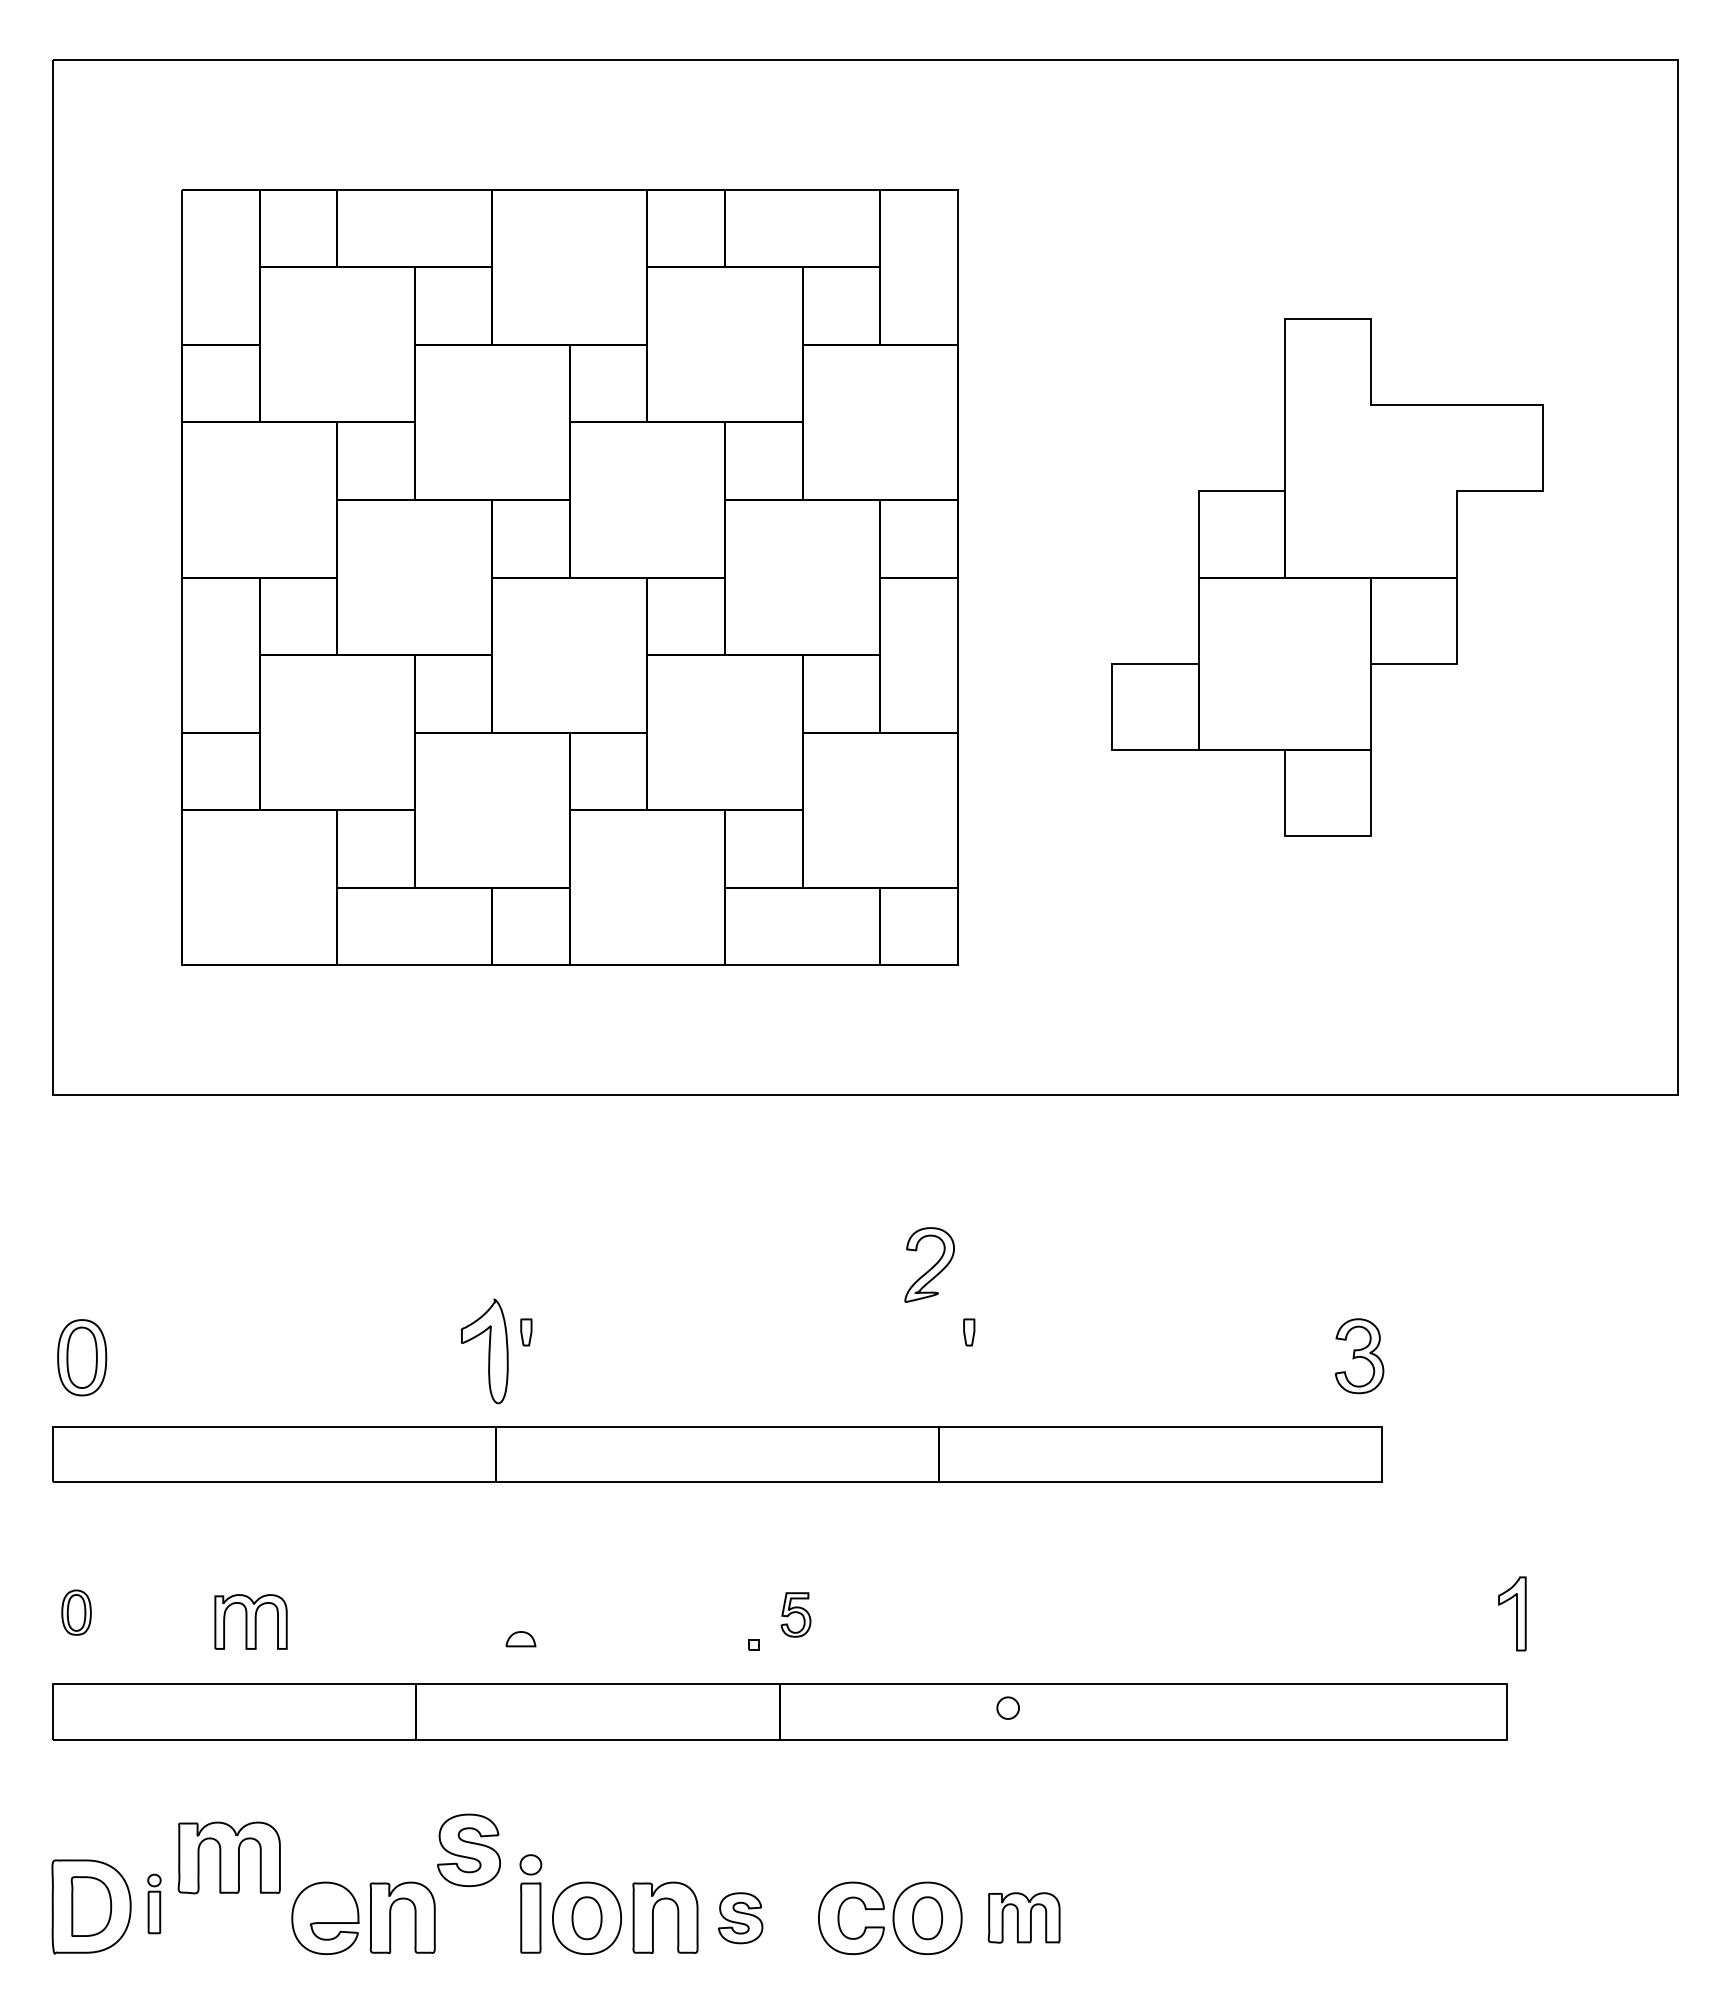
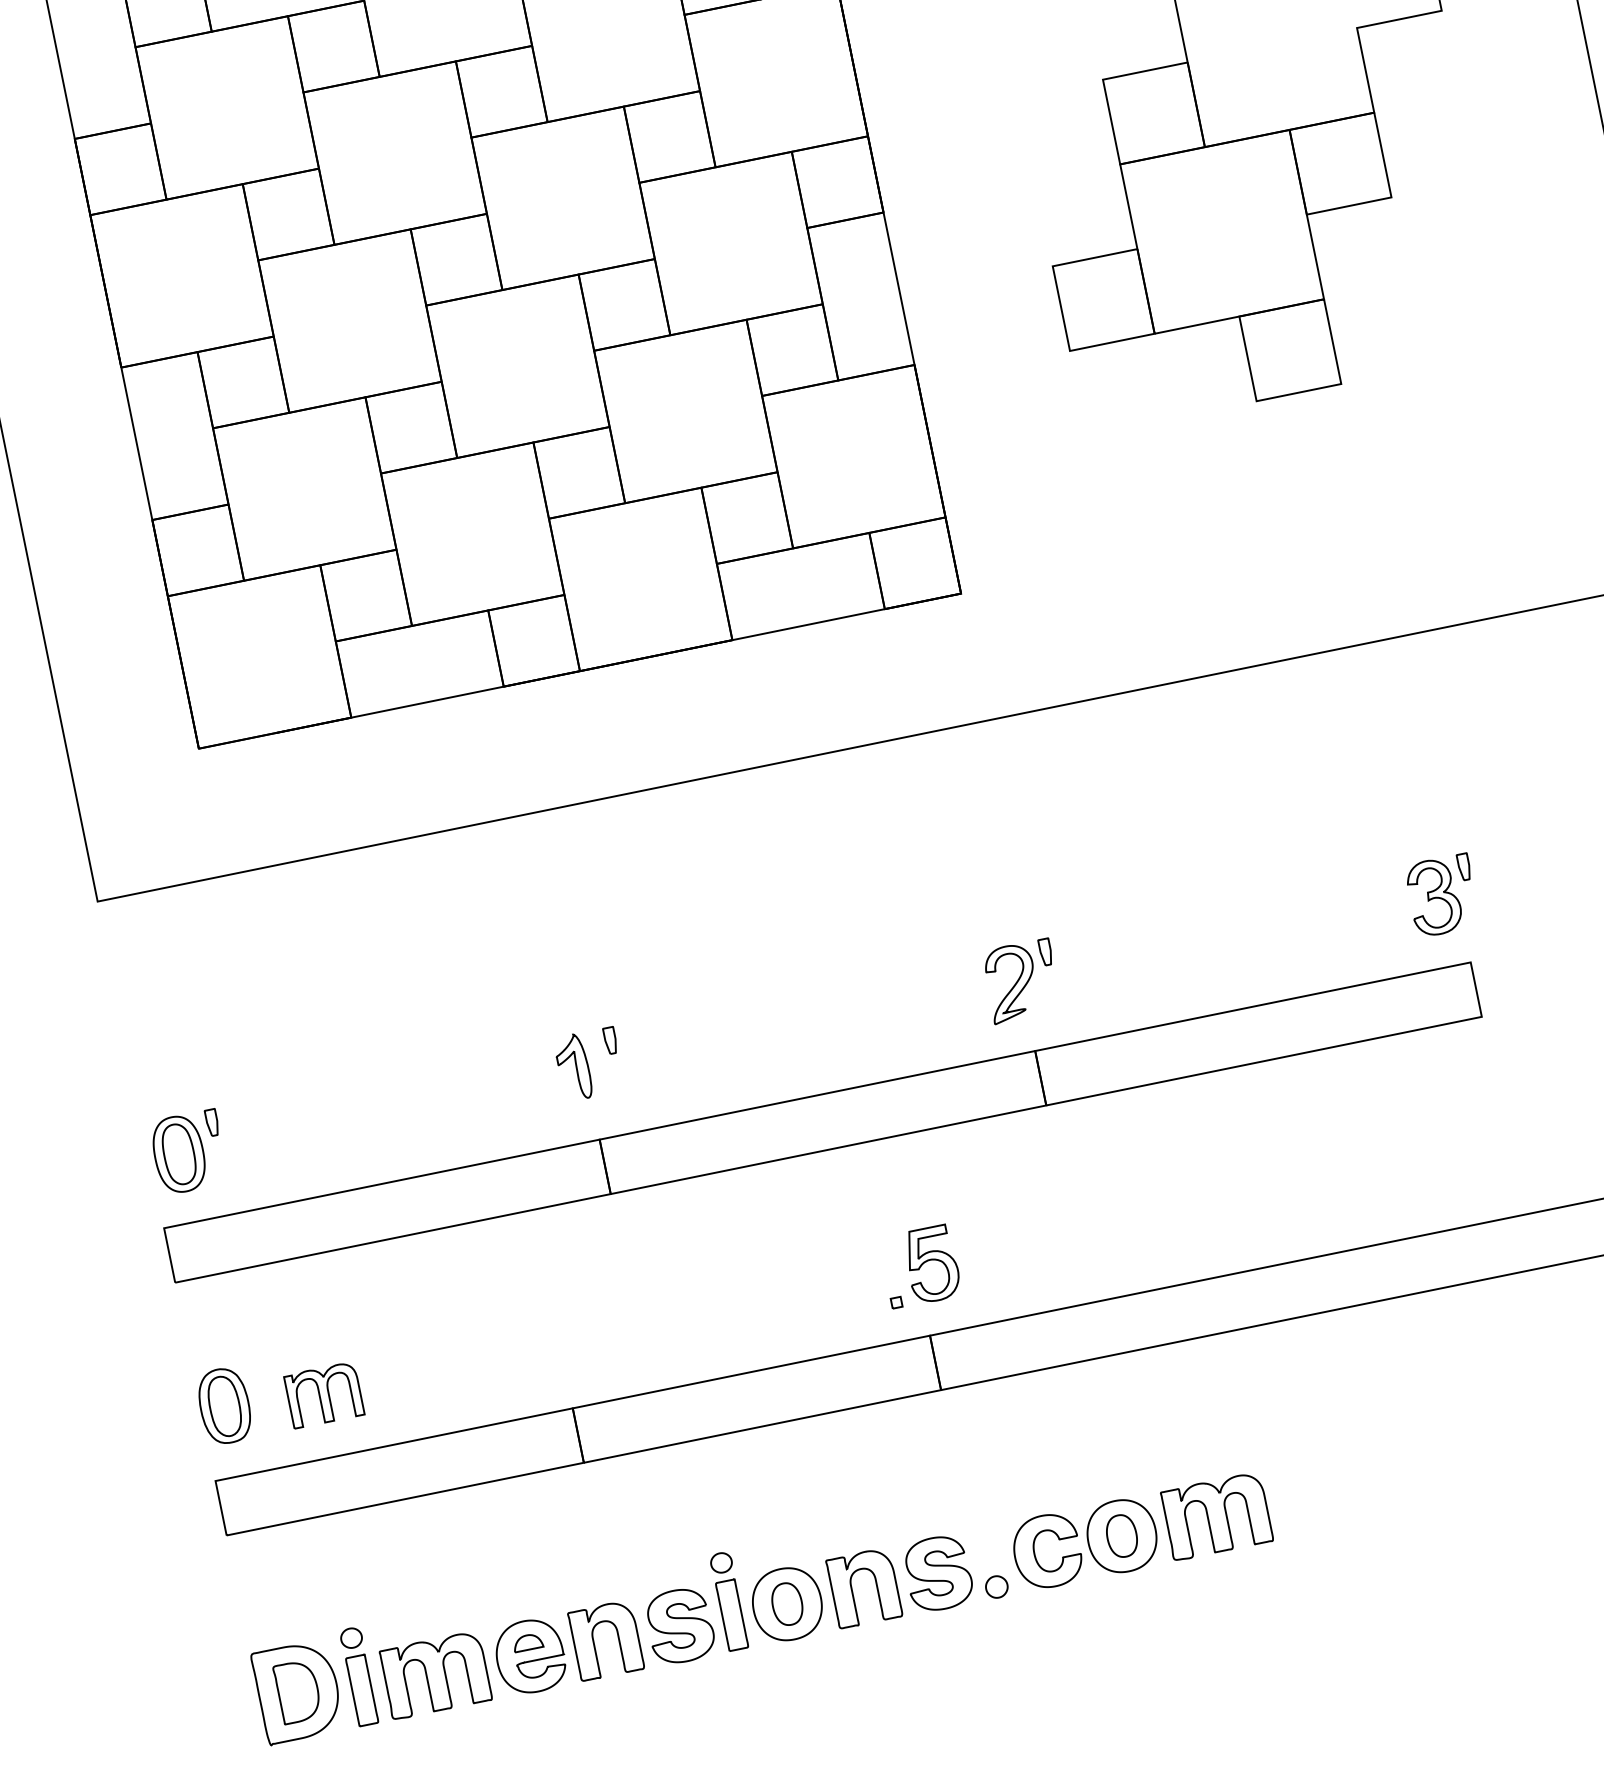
part: (929, 1264) -> (1011, 982), moved
part: (1395, 1332) -> (1464, 866), added
part: (120, 1333) -> (211, 1122), added
part: (484, 1351) -> (573, 1067), size x0.62
part: (76, 1612) -> (224, 1405), size x1.67
part: (795, 1614) -> (931, 1263), size x1.67
part: (250, 1621) -> (323, 1394), moved
part: (520, 1639) -> (527, 1642), moved
part: (1007, 1707) -> (996, 1586), moved
part: (468, 1849) -> (679, 1625), moved
part: (228, 1857) -> (434, 1675), moved
part: (154, 1903) -> (359, 1676), size x1.67
part: (740, 1917) -> (937, 1572), size x1.43
part: (1023, 1917) -> (1216, 1516), size x1.43

